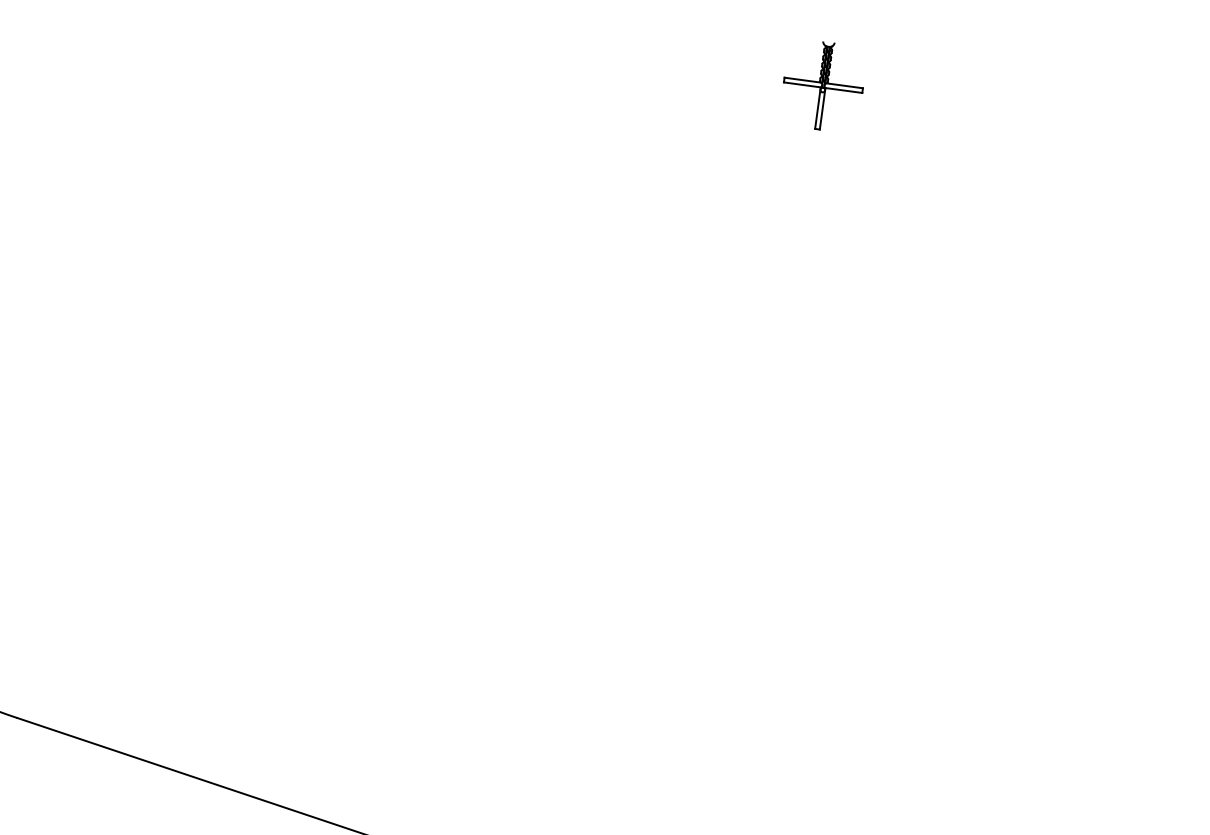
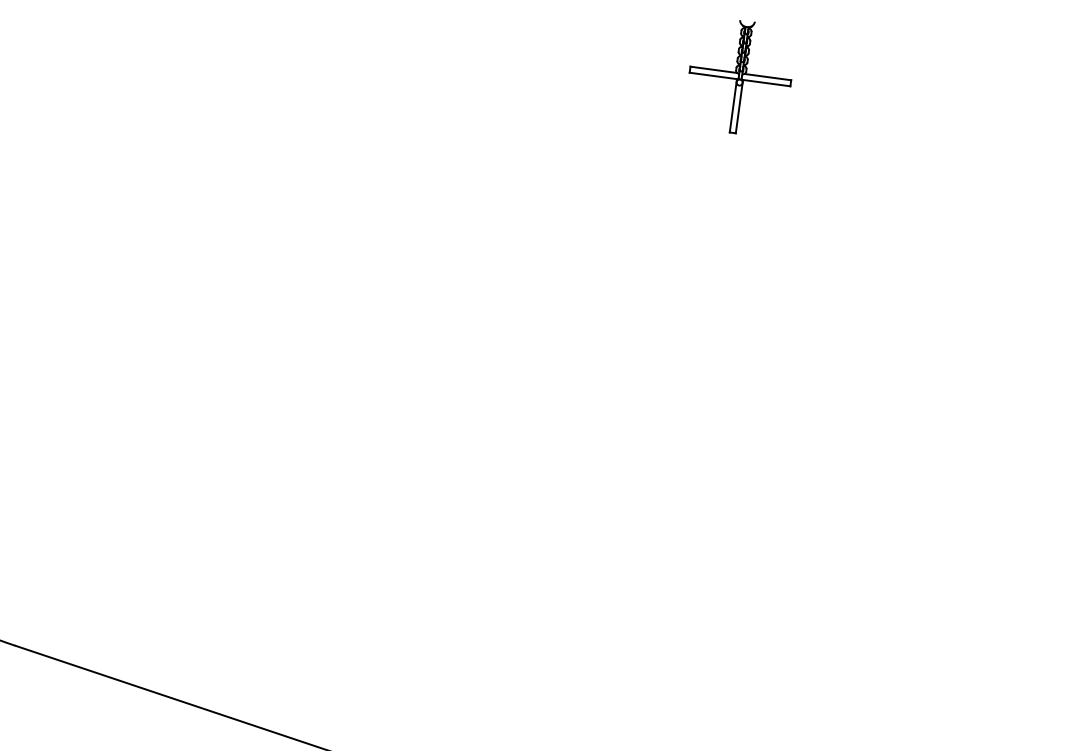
part: (823, 85) -> (740, 76), size x1.43

